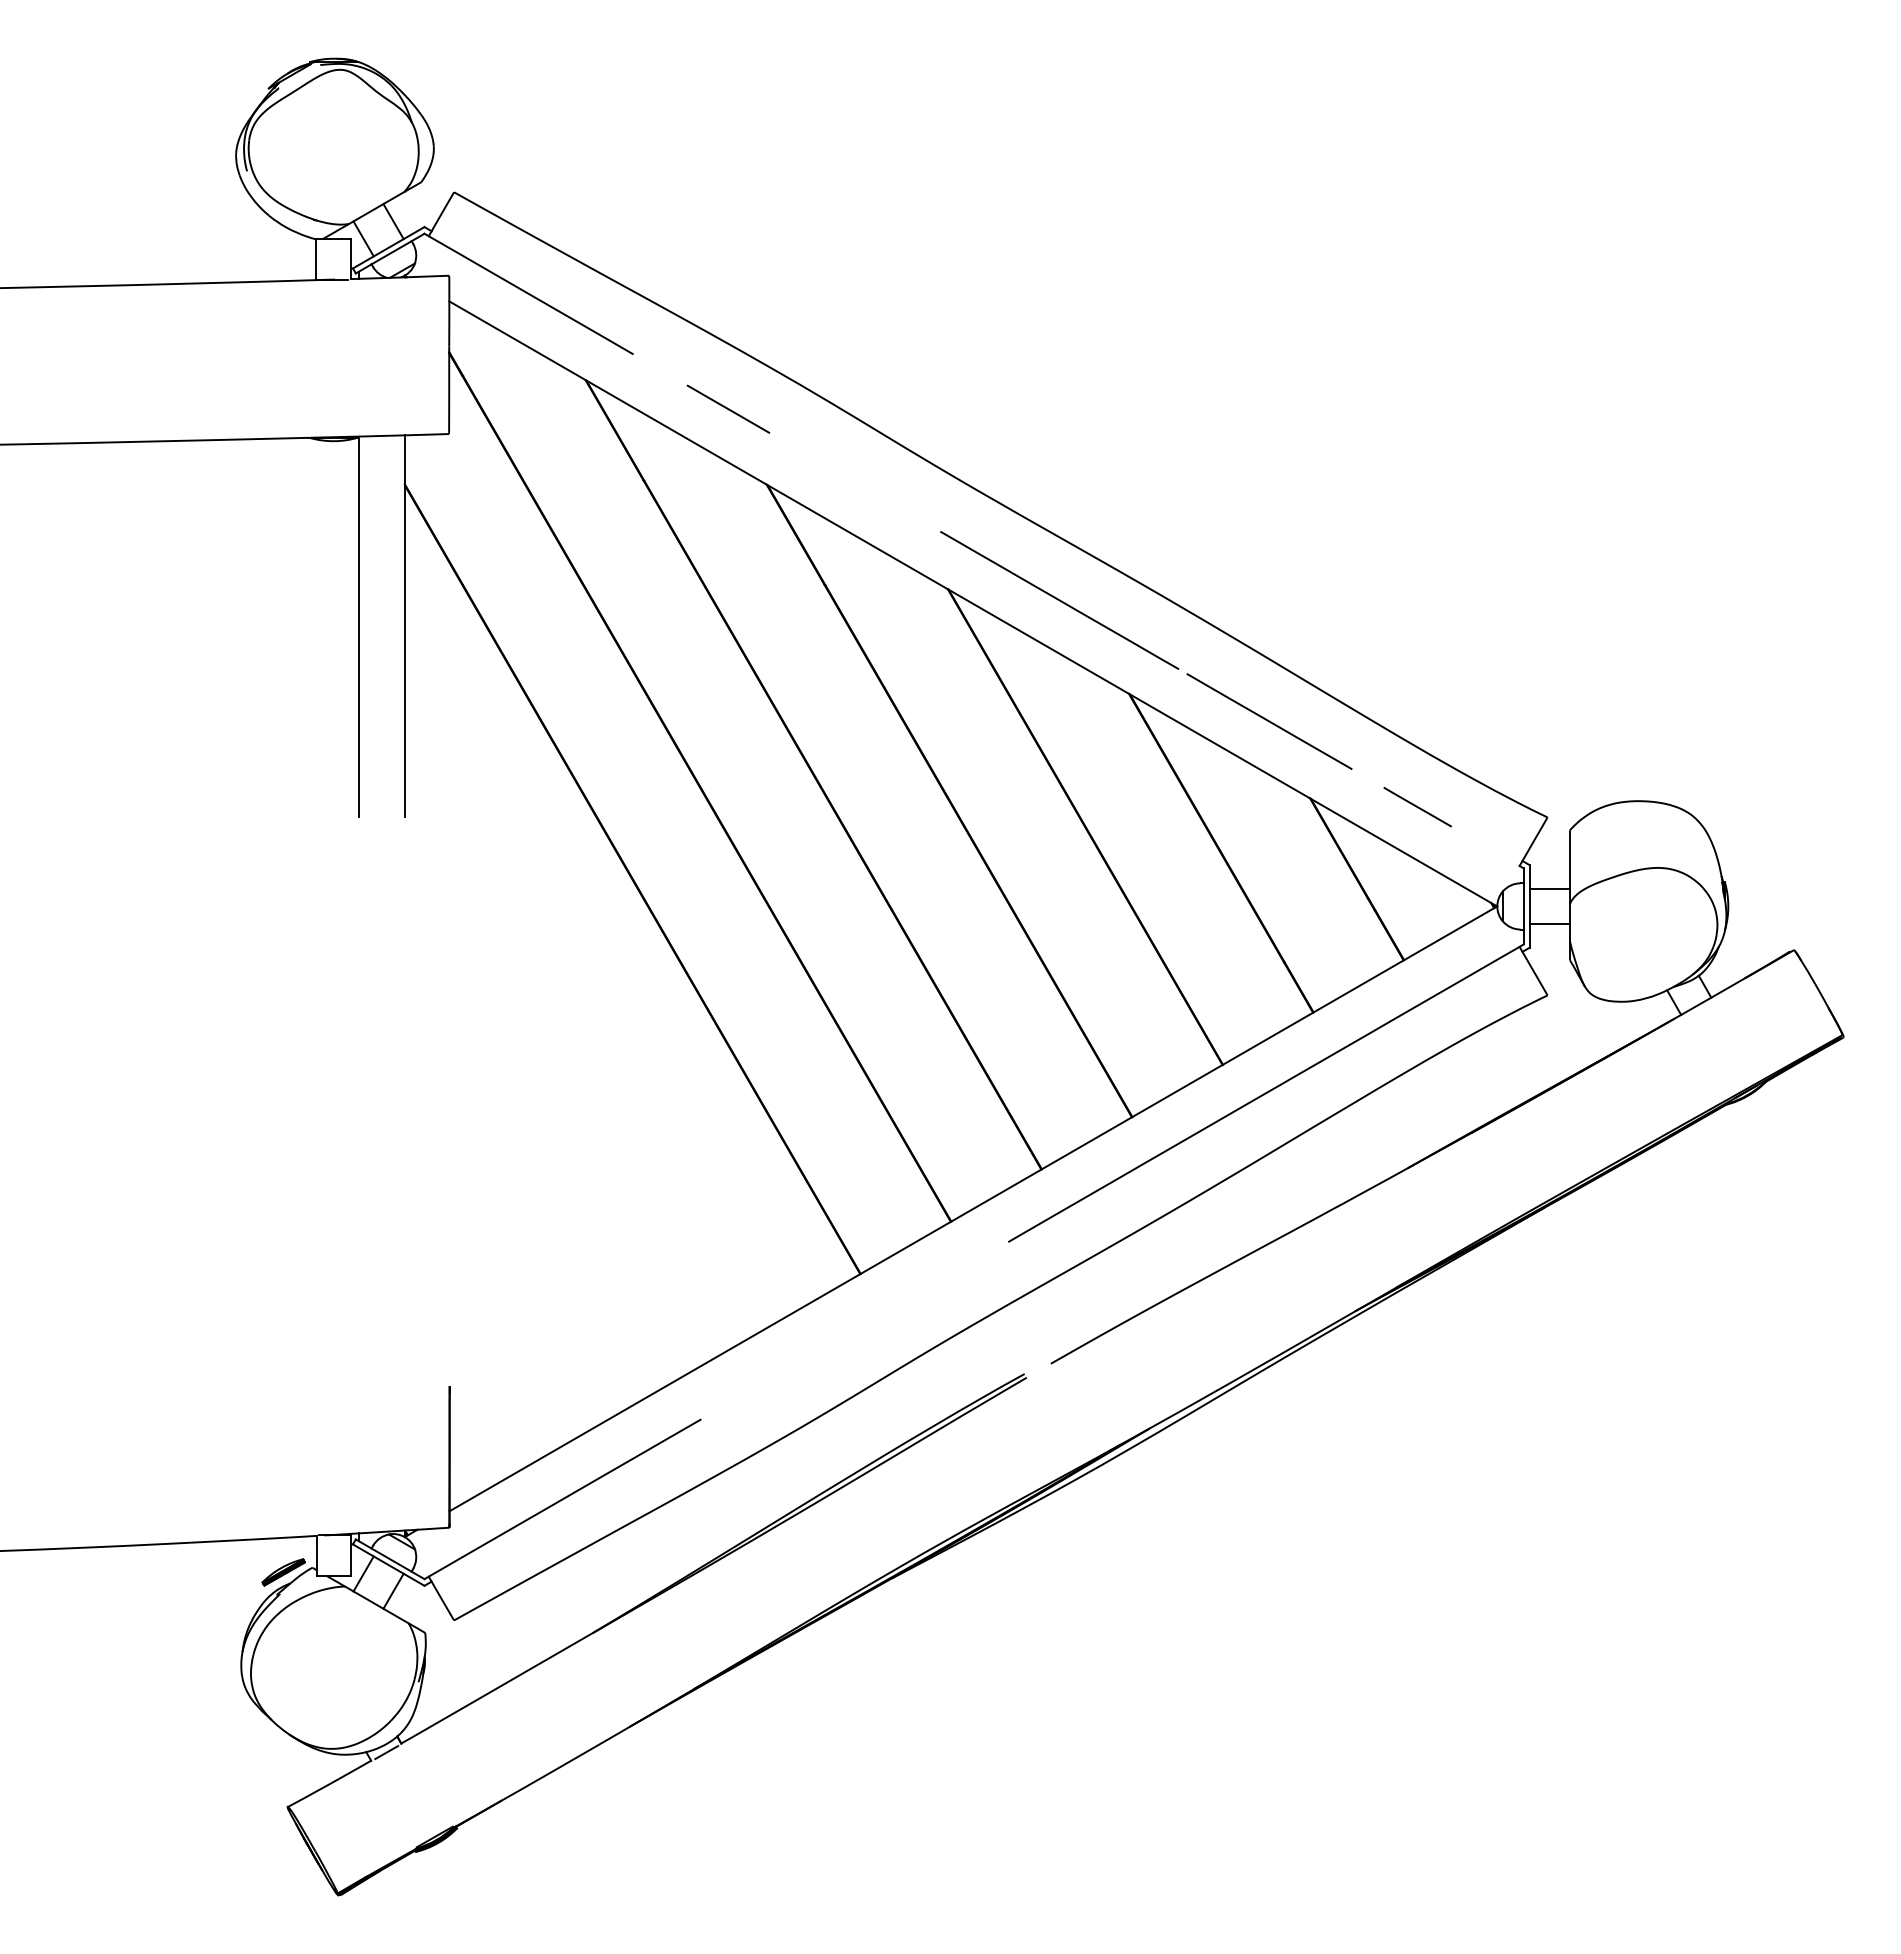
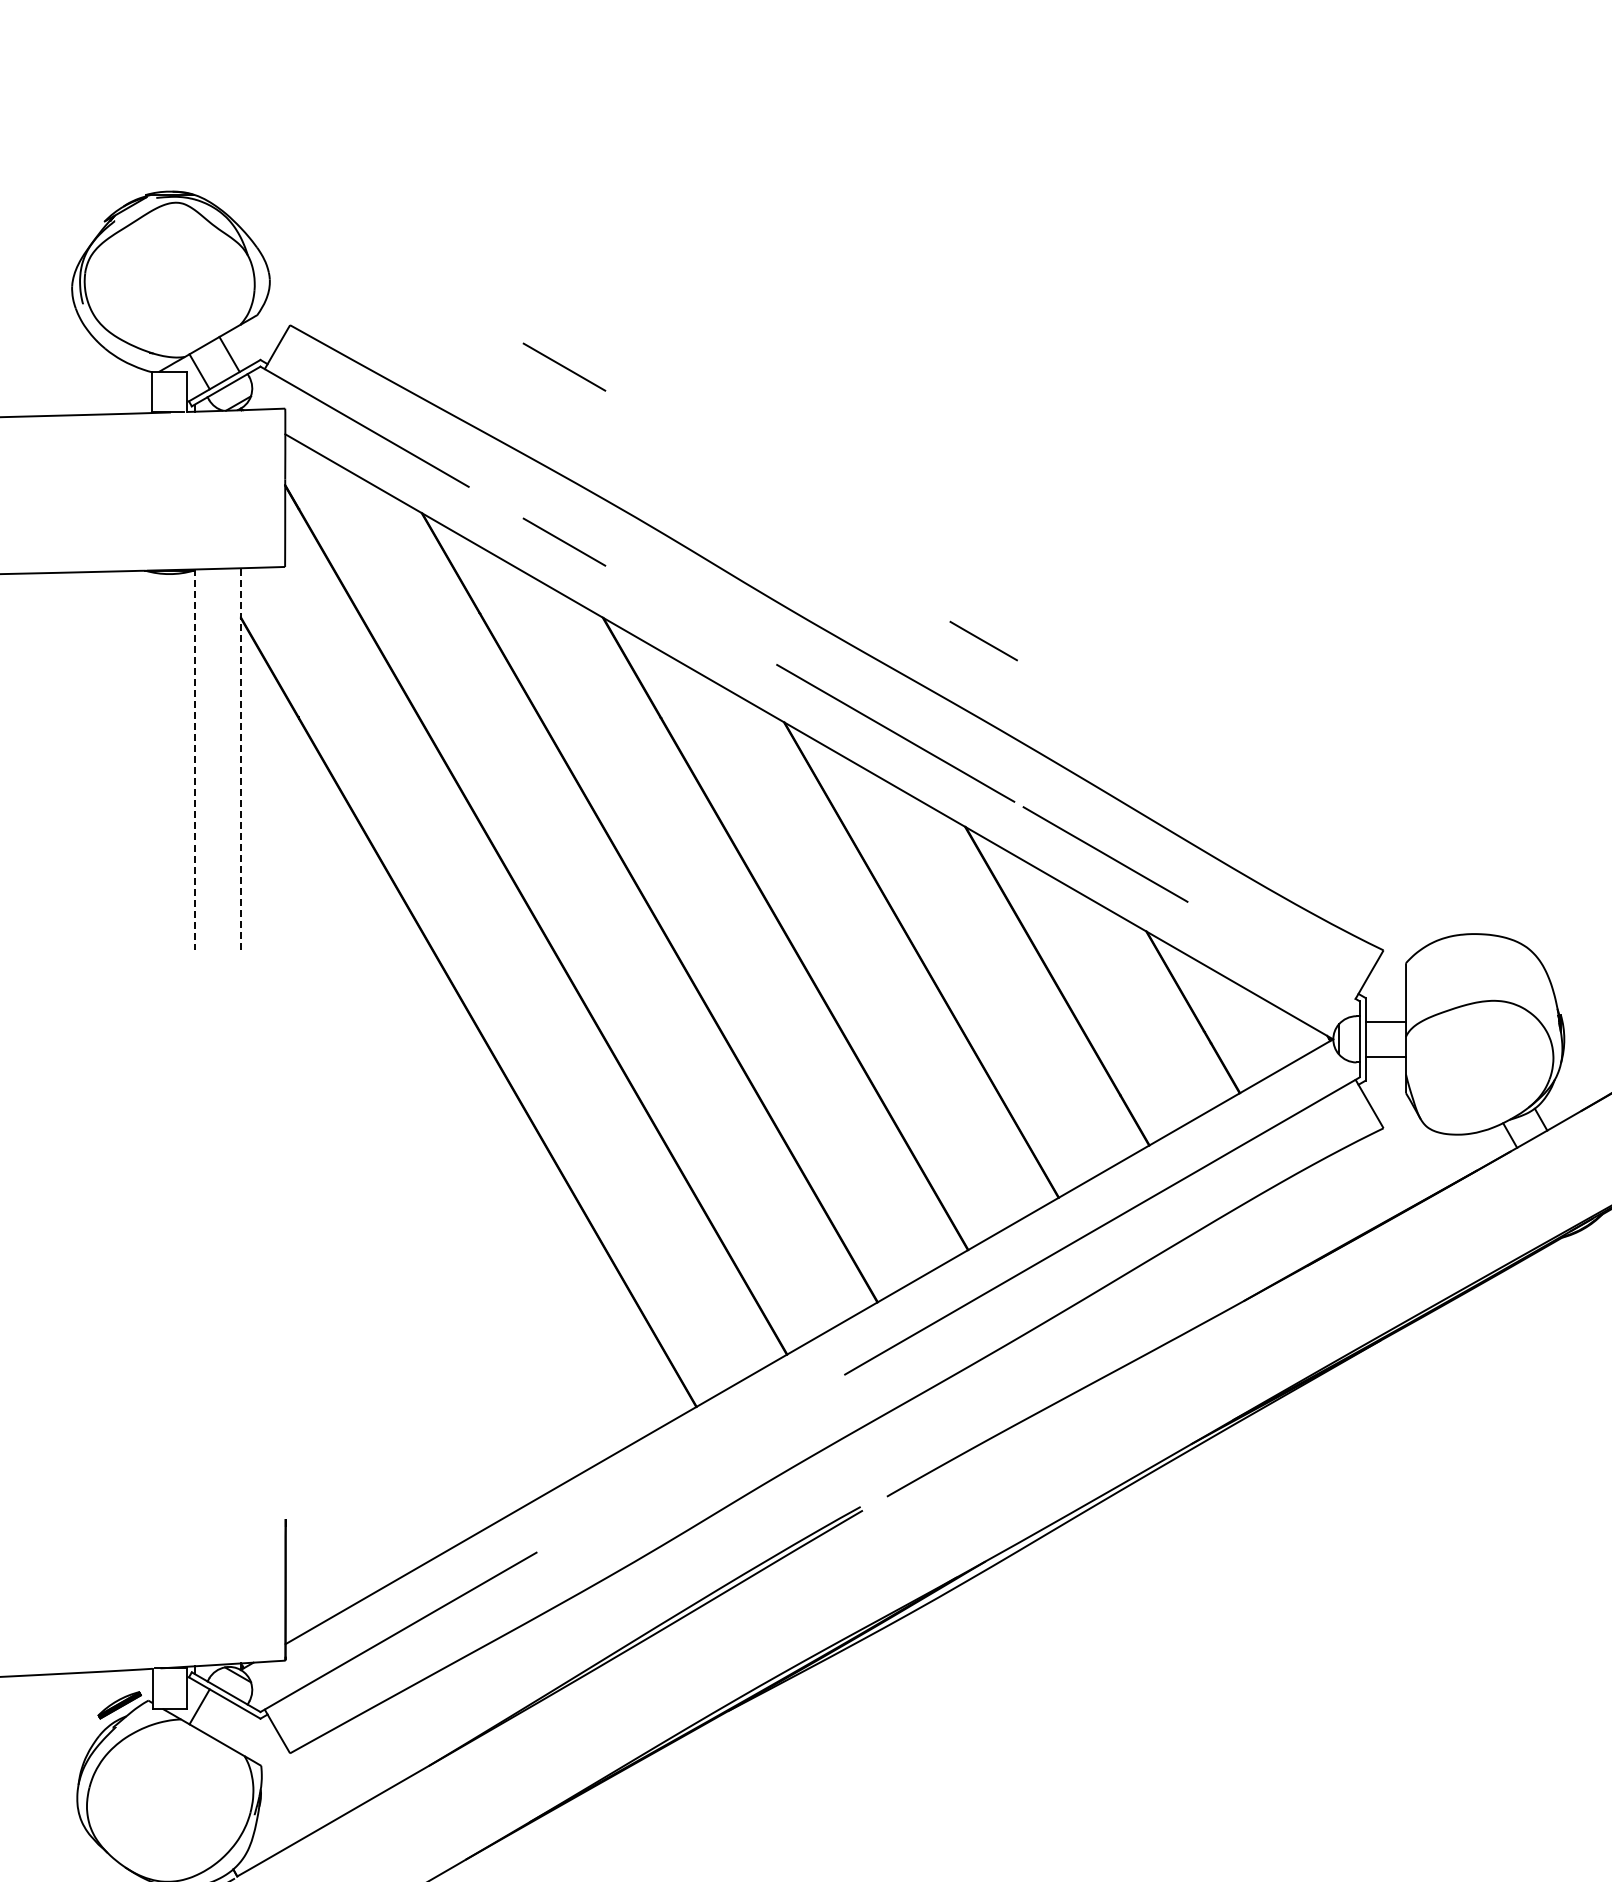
line: (728, 233) -> (564, 366), added
line: (404, 625) -> (240, 758), solid -> dashed
line: (358, 627) -> (194, 760), solid -> dashed
line: (1417, 807) -> (983, 641), moved
line: (393, 1590) -> (229, 1723), removed

